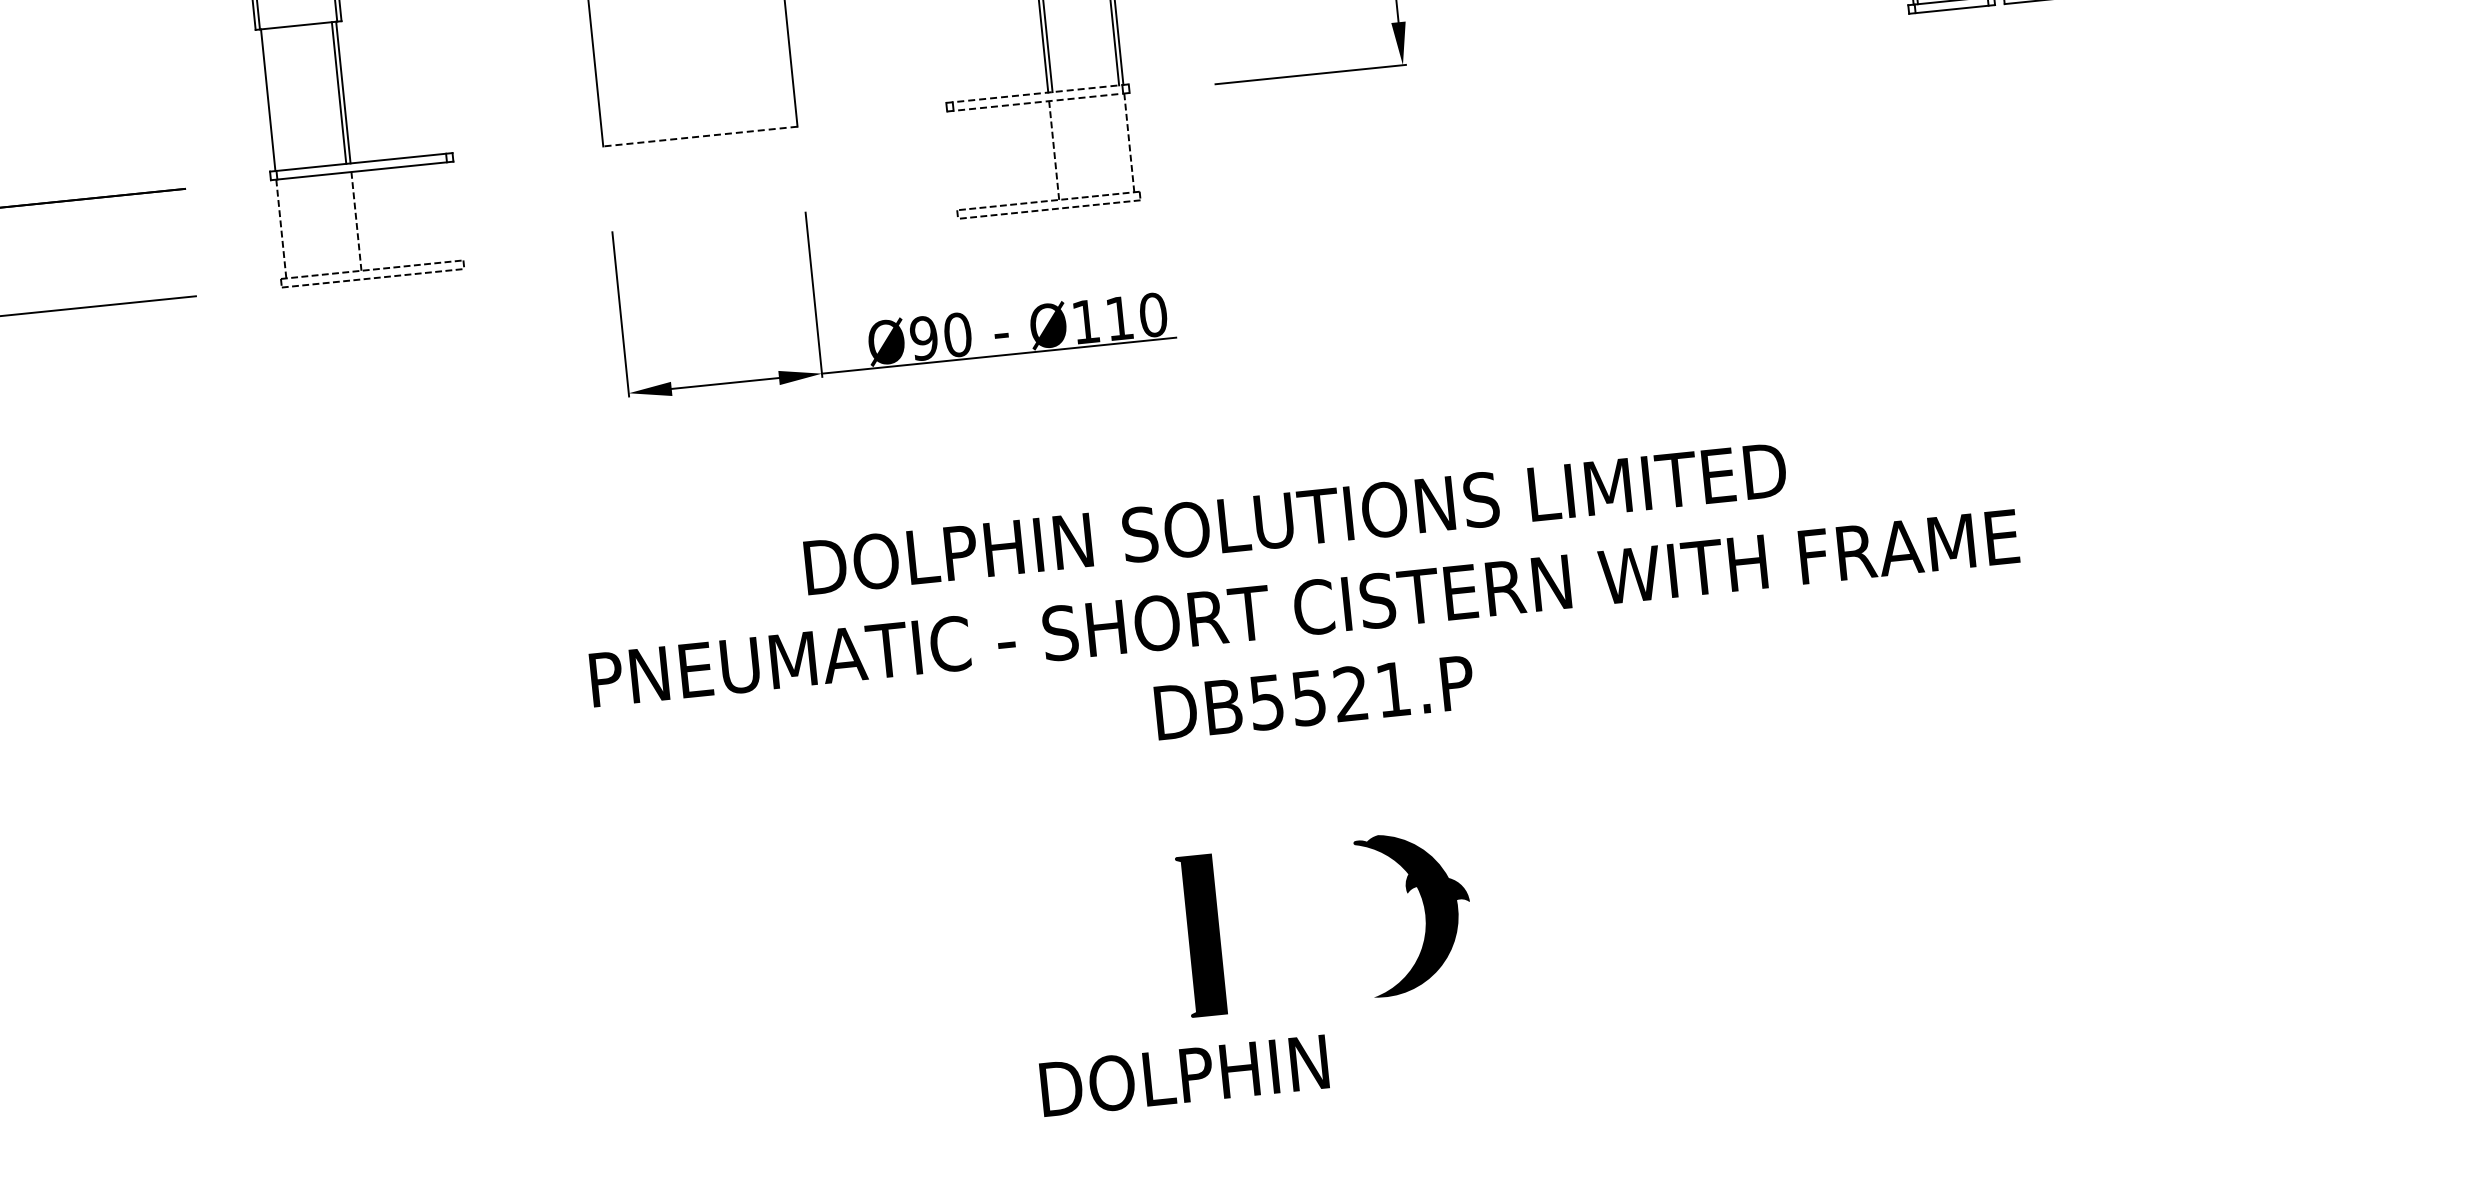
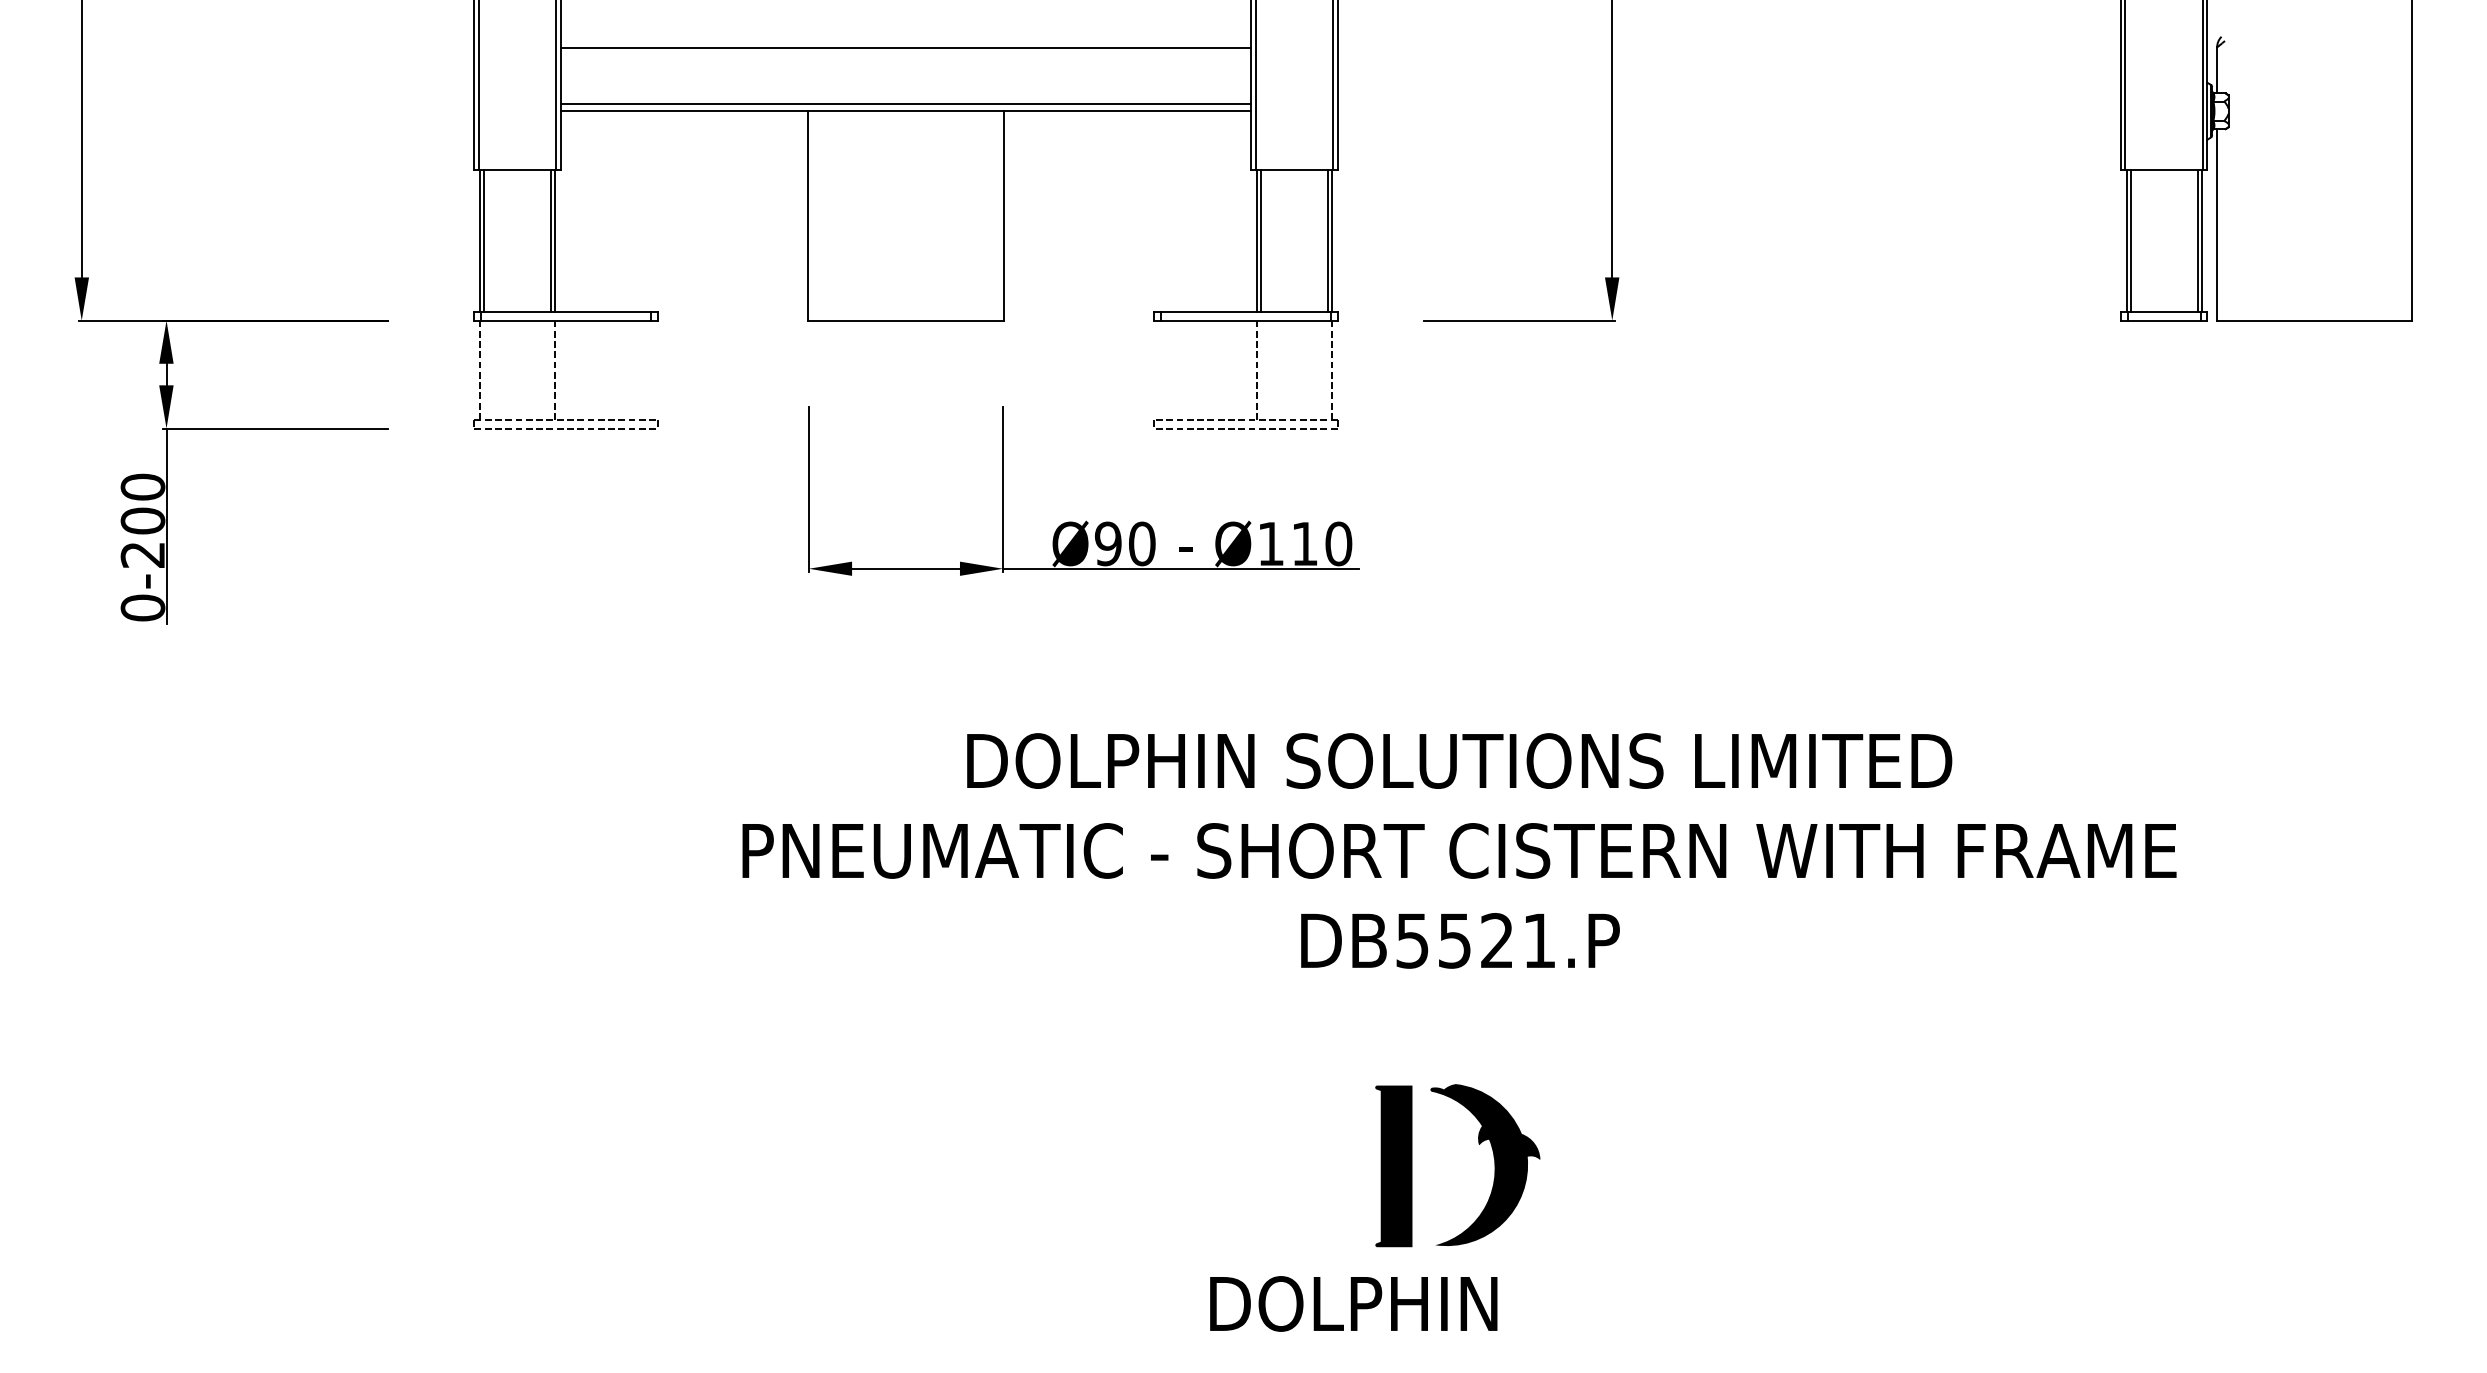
line: (1037, 93) -> (1245, 311), dashed -> solid
line: (272, 99) -> (484, 240), added
line: (1038, 102) -> (1245, 320), dashed -> solid
line: (700, 136) -> (906, 320), dashed -> solid
part: (1424, 911) -> (1494, 1164), moved
part: (1201, 935) -> (1393, 1166), moved
text: (1184, 1075) -> (1353, 1303), moved

